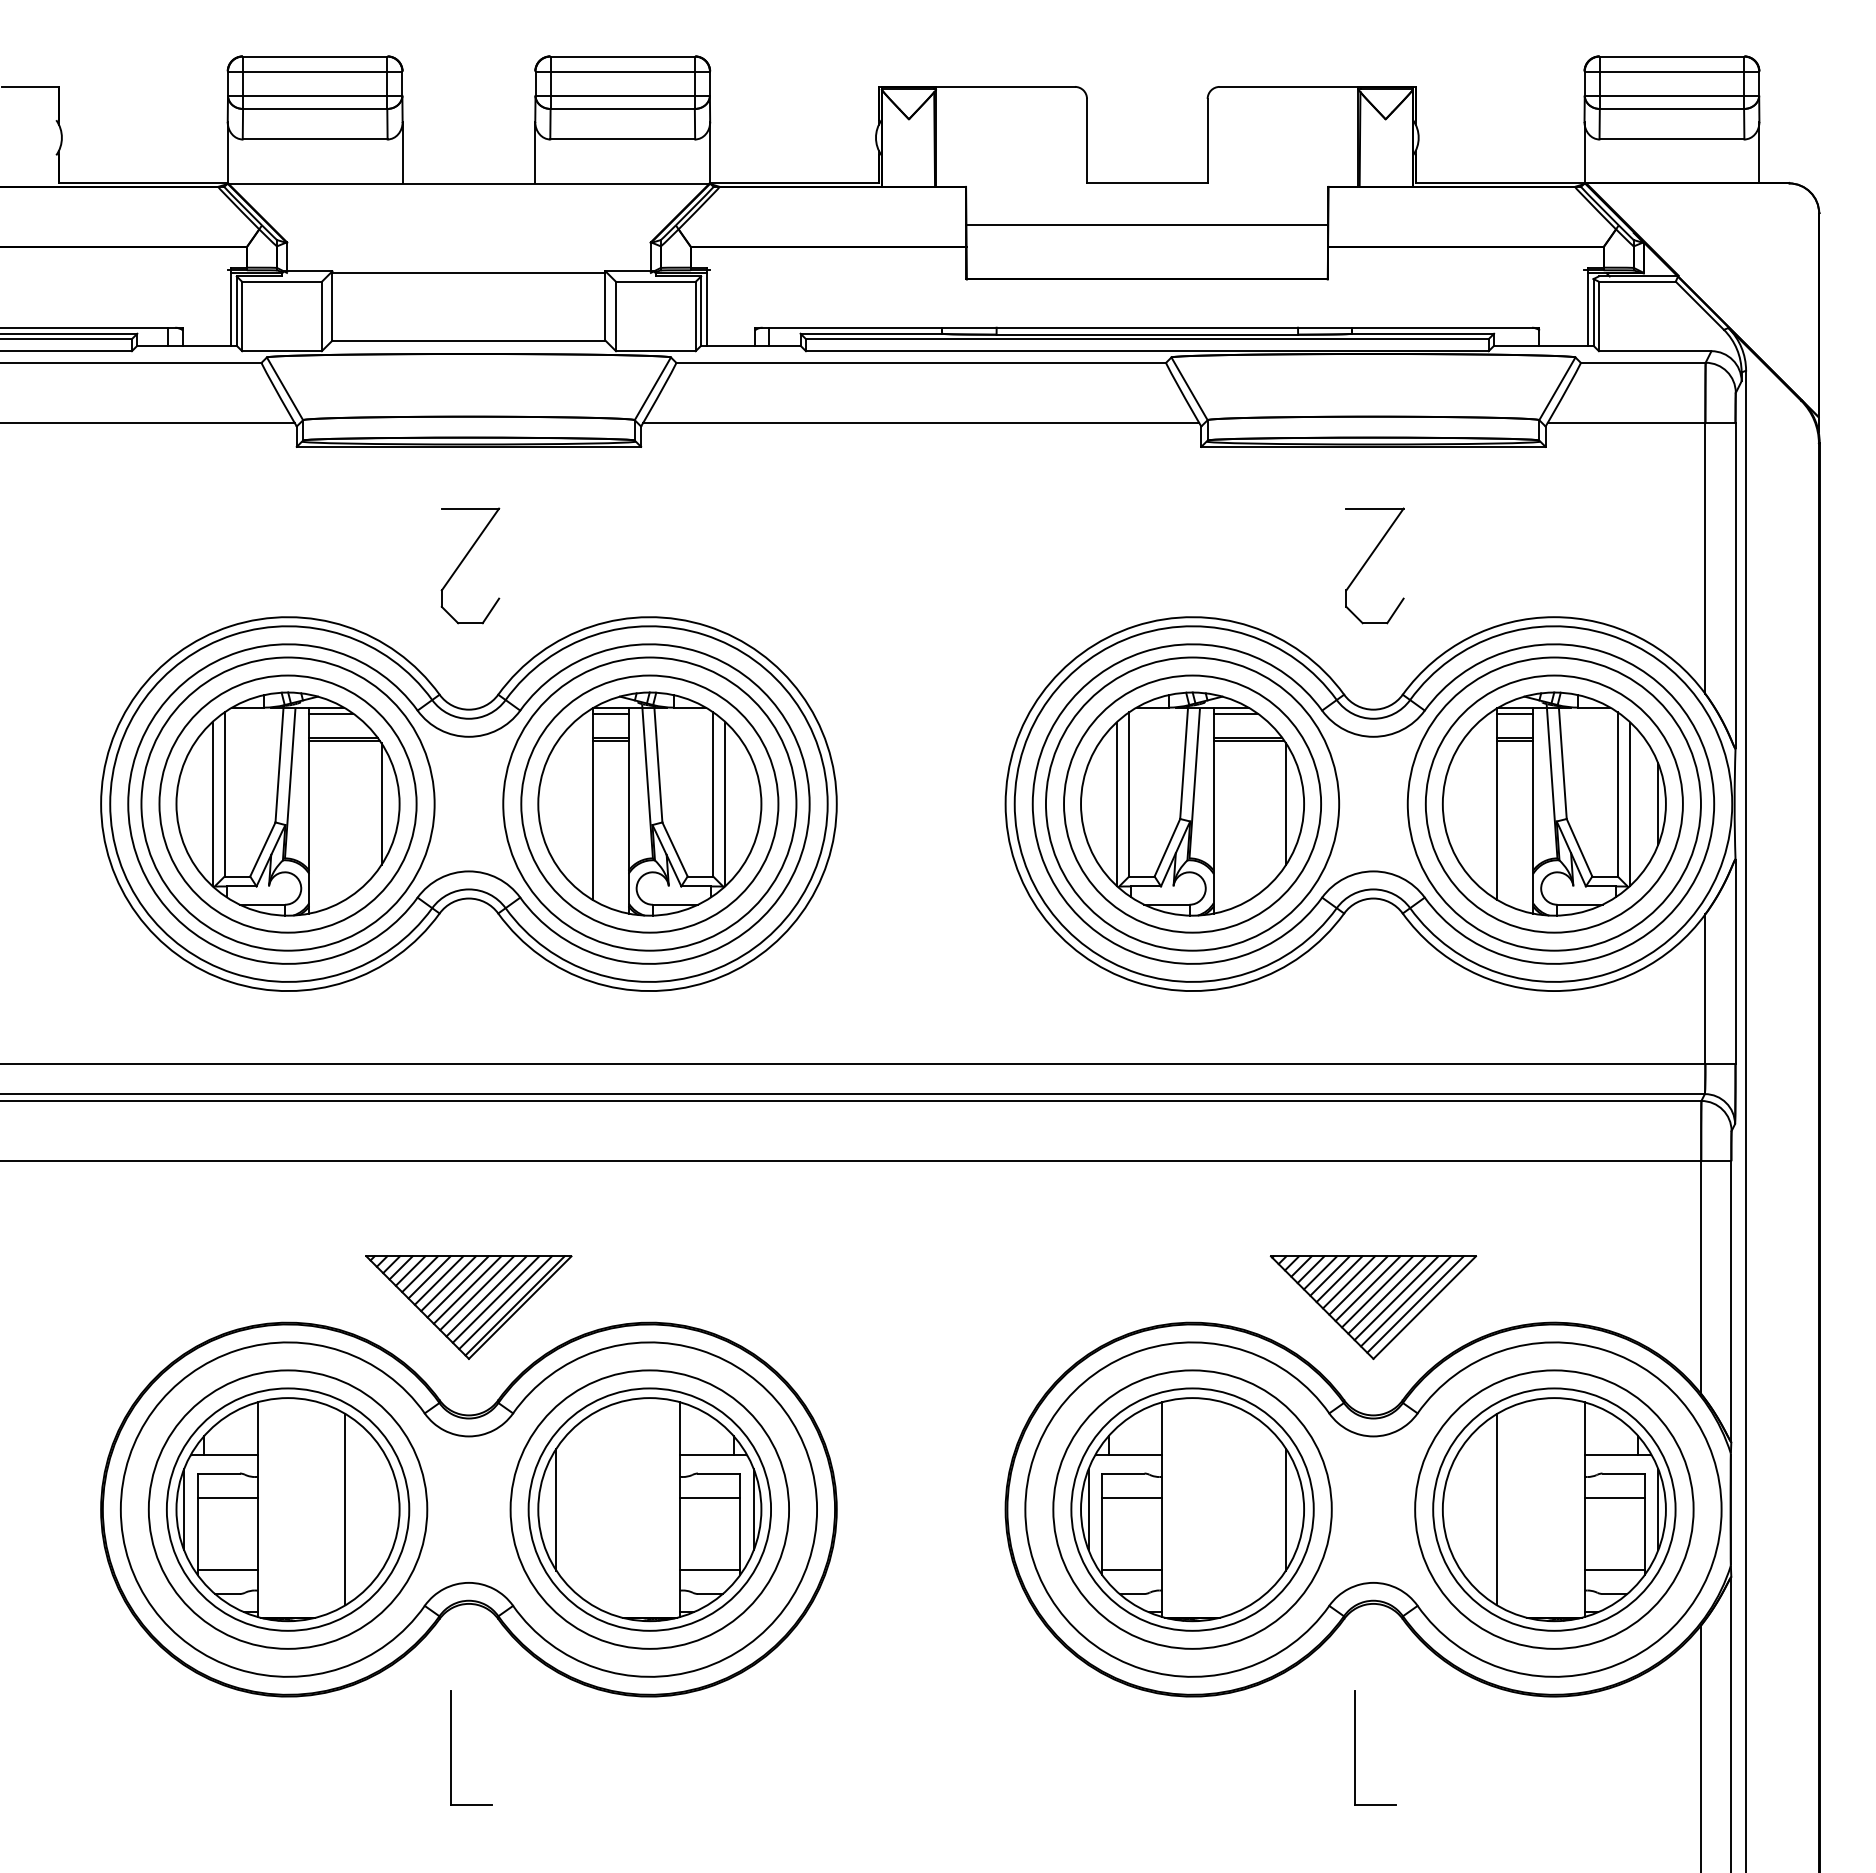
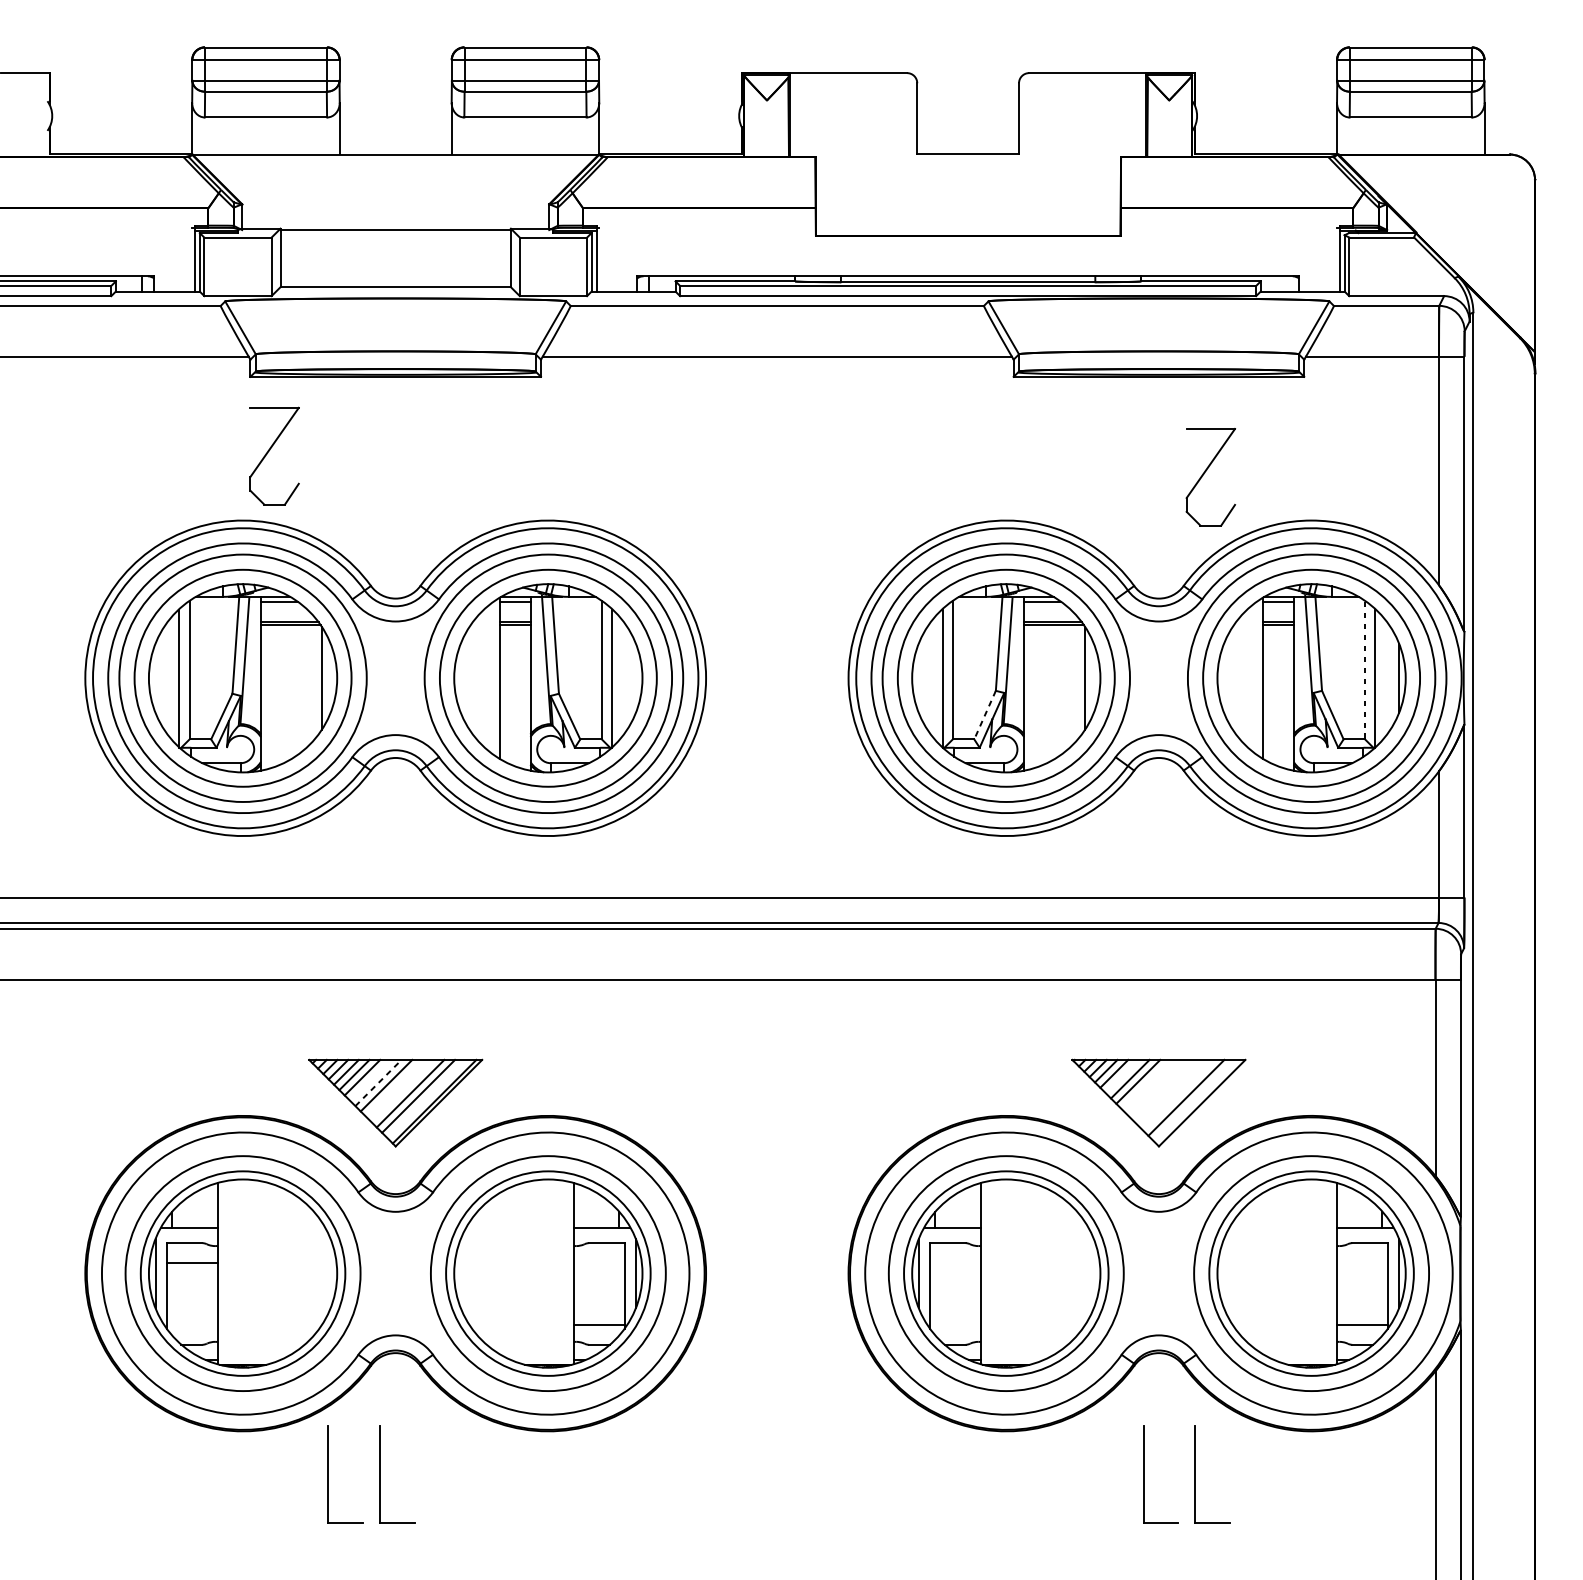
line: (1147, 225) -> (968, 190), removed
part: (463, 561) -> (268, 452), moved
part: (1367, 562) -> (1204, 474), moved
line: (1617, 793) -> (1364, 669), solid -> dashed
line: (1167, 848) -> (985, 715), solid -> dashed
line: (1329, 1275) -> (1121, 1076), removed
line: (438, 1280) -> (370, 1080), removed
line: (448, 1283) -> (378, 1082), solid -> dashed
line: (1358, 1285) -> (1146, 1084), removed
line: (1367, 1288) -> (1153, 1087), removed
line: (467, 1289) -> (394, 1087), removed
line: (1377, 1291) -> (1162, 1089), removed
line: (476, 1293) -> (402, 1091), removed
line: (1386, 1294) -> (1169, 1092), removed
line: (1396, 1298) -> (1178, 1095), removed
line: (505, 1302) -> (426, 1098), removed
line: (1415, 1304) -> (1194, 1100), removed
line: (710, 1497) -> (599, 1263), removed
line: (1132, 1497) -> (955, 1263), removed
line: (1614, 1497) -> (1362, 1263), removed
line: (345, 1509) -> (291, 1273), removed
line: (556, 1509) -> (469, 1273), removed
line: (1286, 1509) -> (1085, 1273), removed
line: (1497, 1509) -> (1263, 1273), removed
line: (227, 1569) -> (191, 1324), removed
line: (1132, 1569) -> (955, 1324), removed
part: (389, 1747) -> (328, 1474), added
part: (1416, 1747) -> (1195, 1474), added

